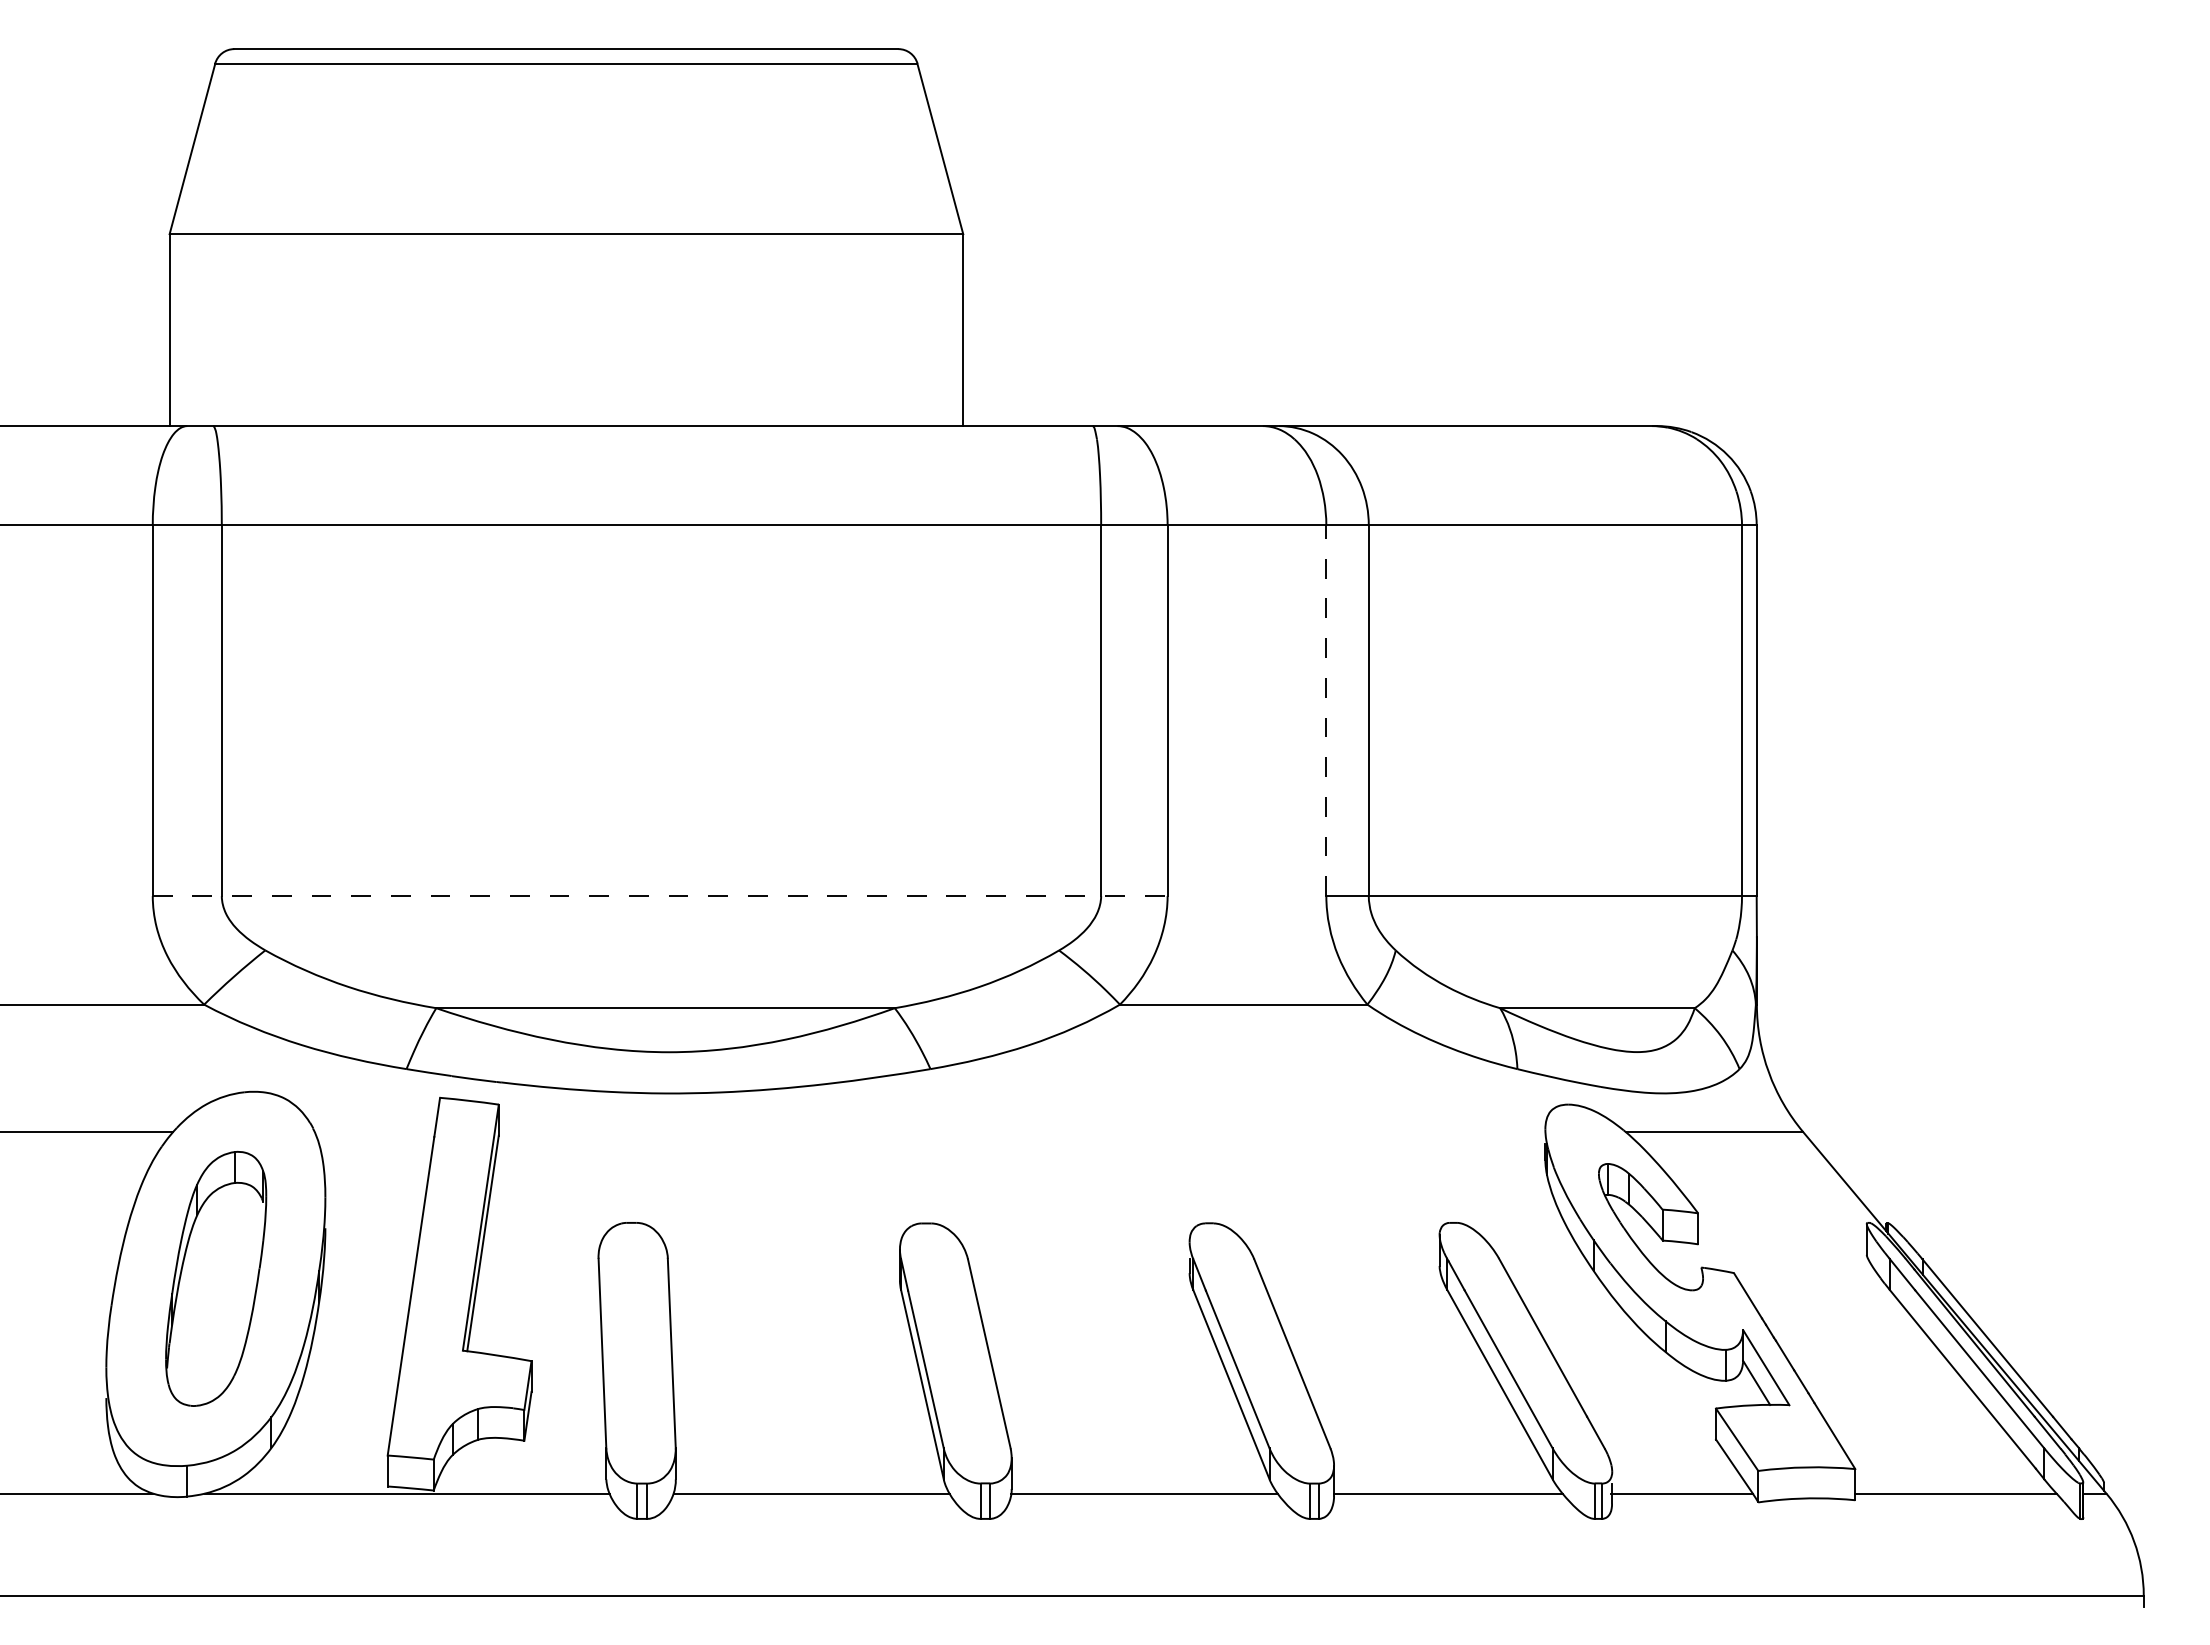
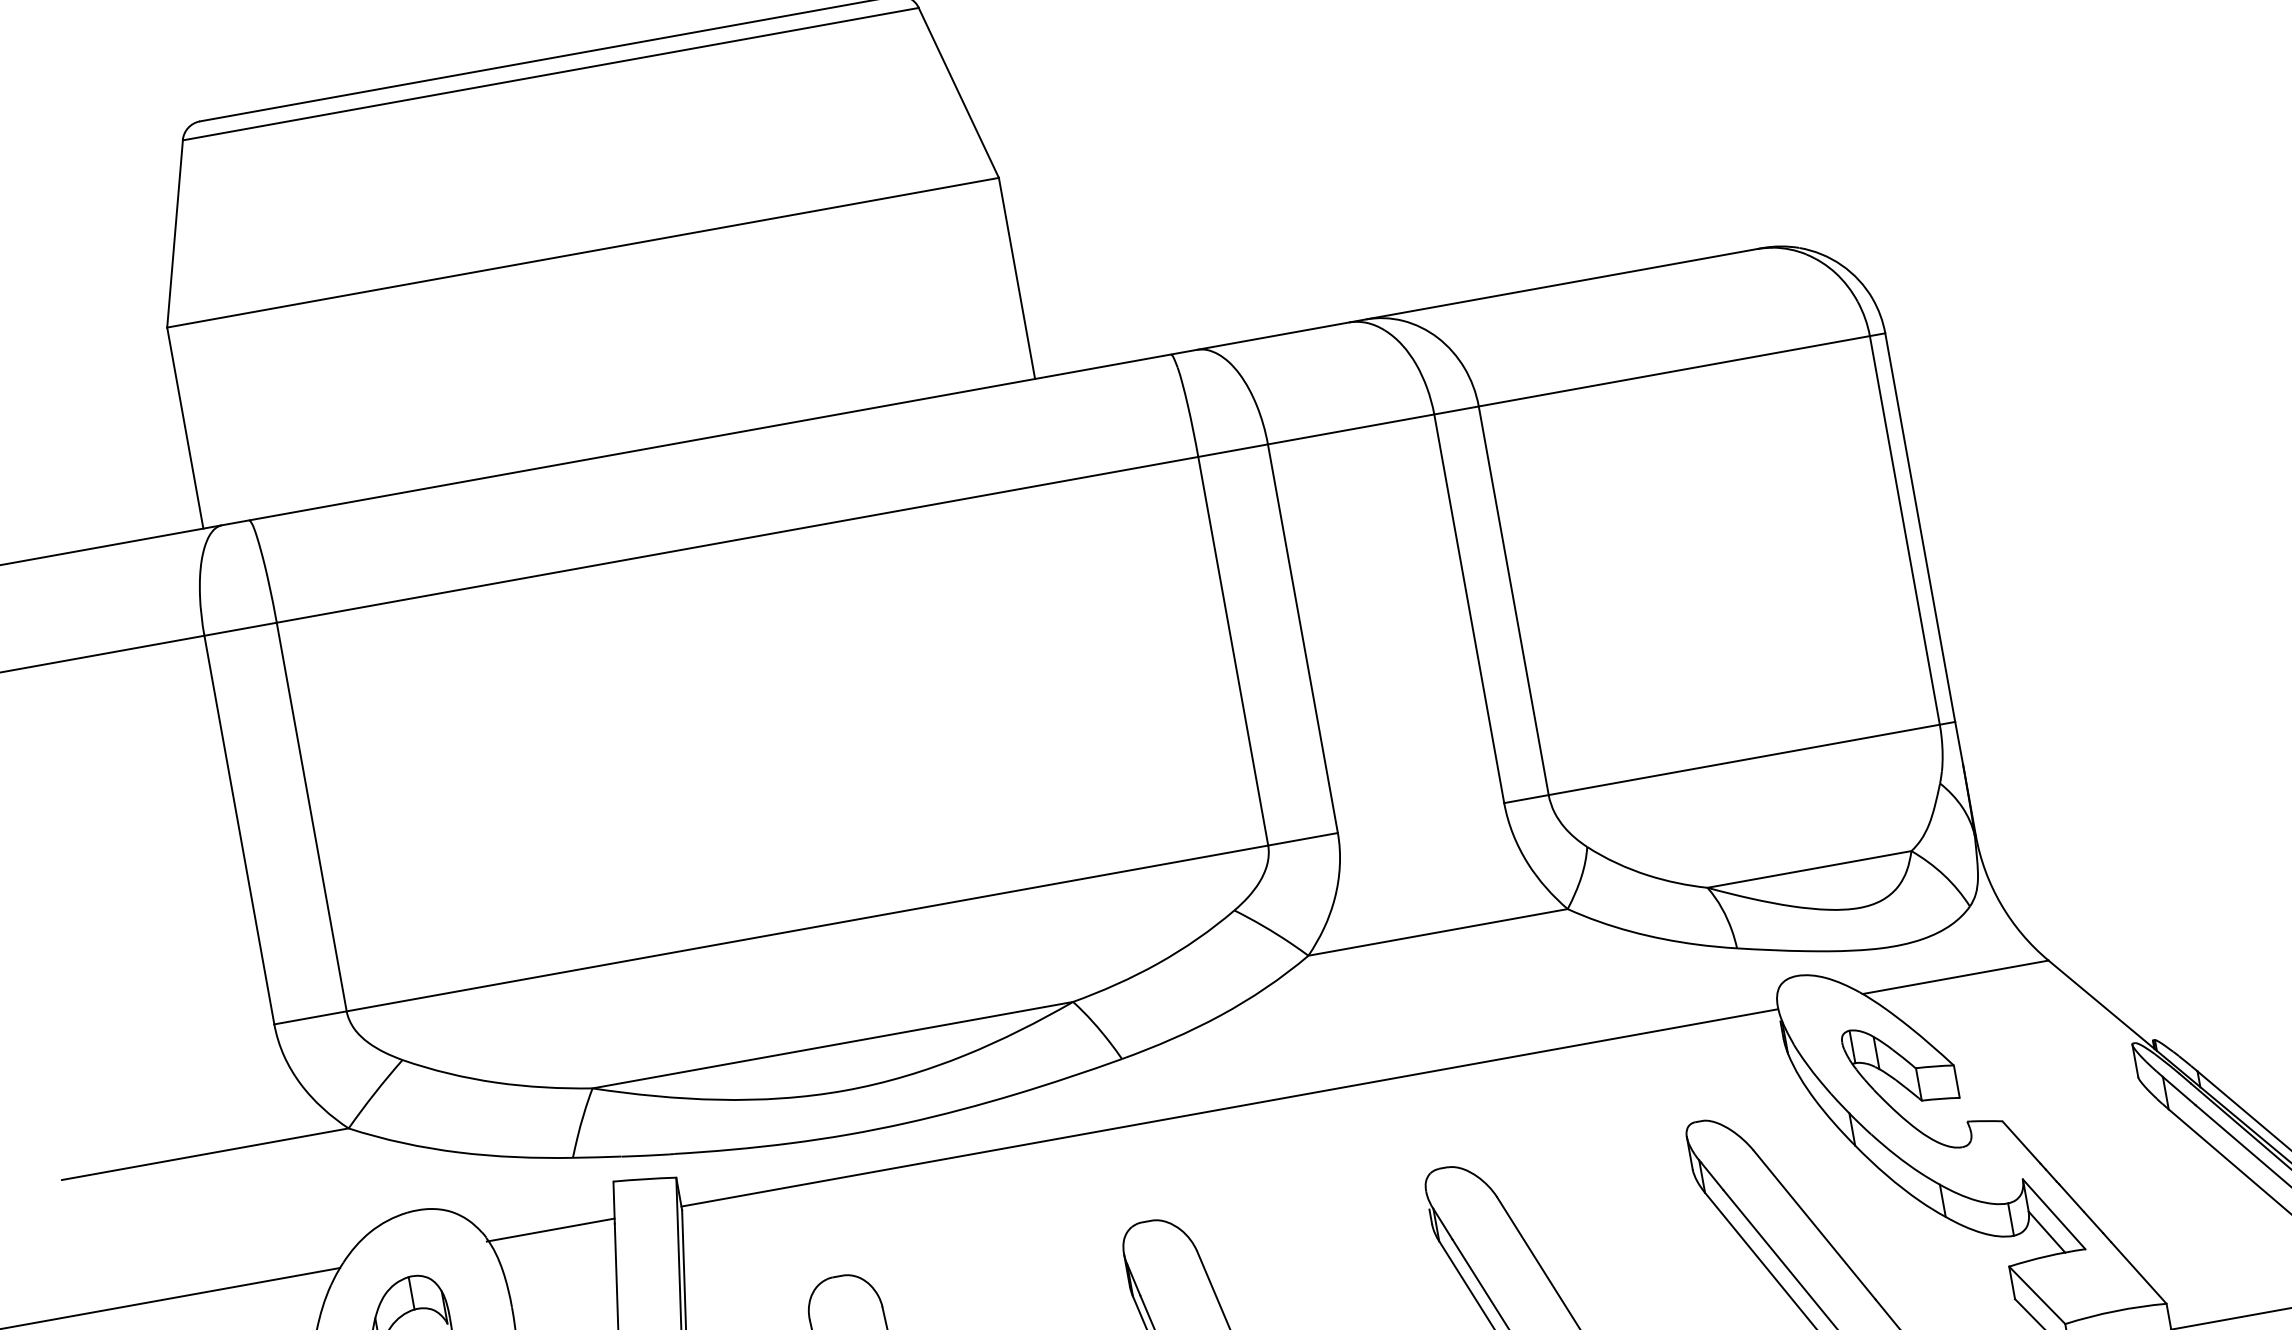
line: (1326, 710) -> (1469, 608), dashed -> solid
line: (660, 896) -> (806, 929), dashed -> solid
line: (373, 1132) -> (550, 1230), added
line: (1021, 1132) -> (1229, 1108), added

